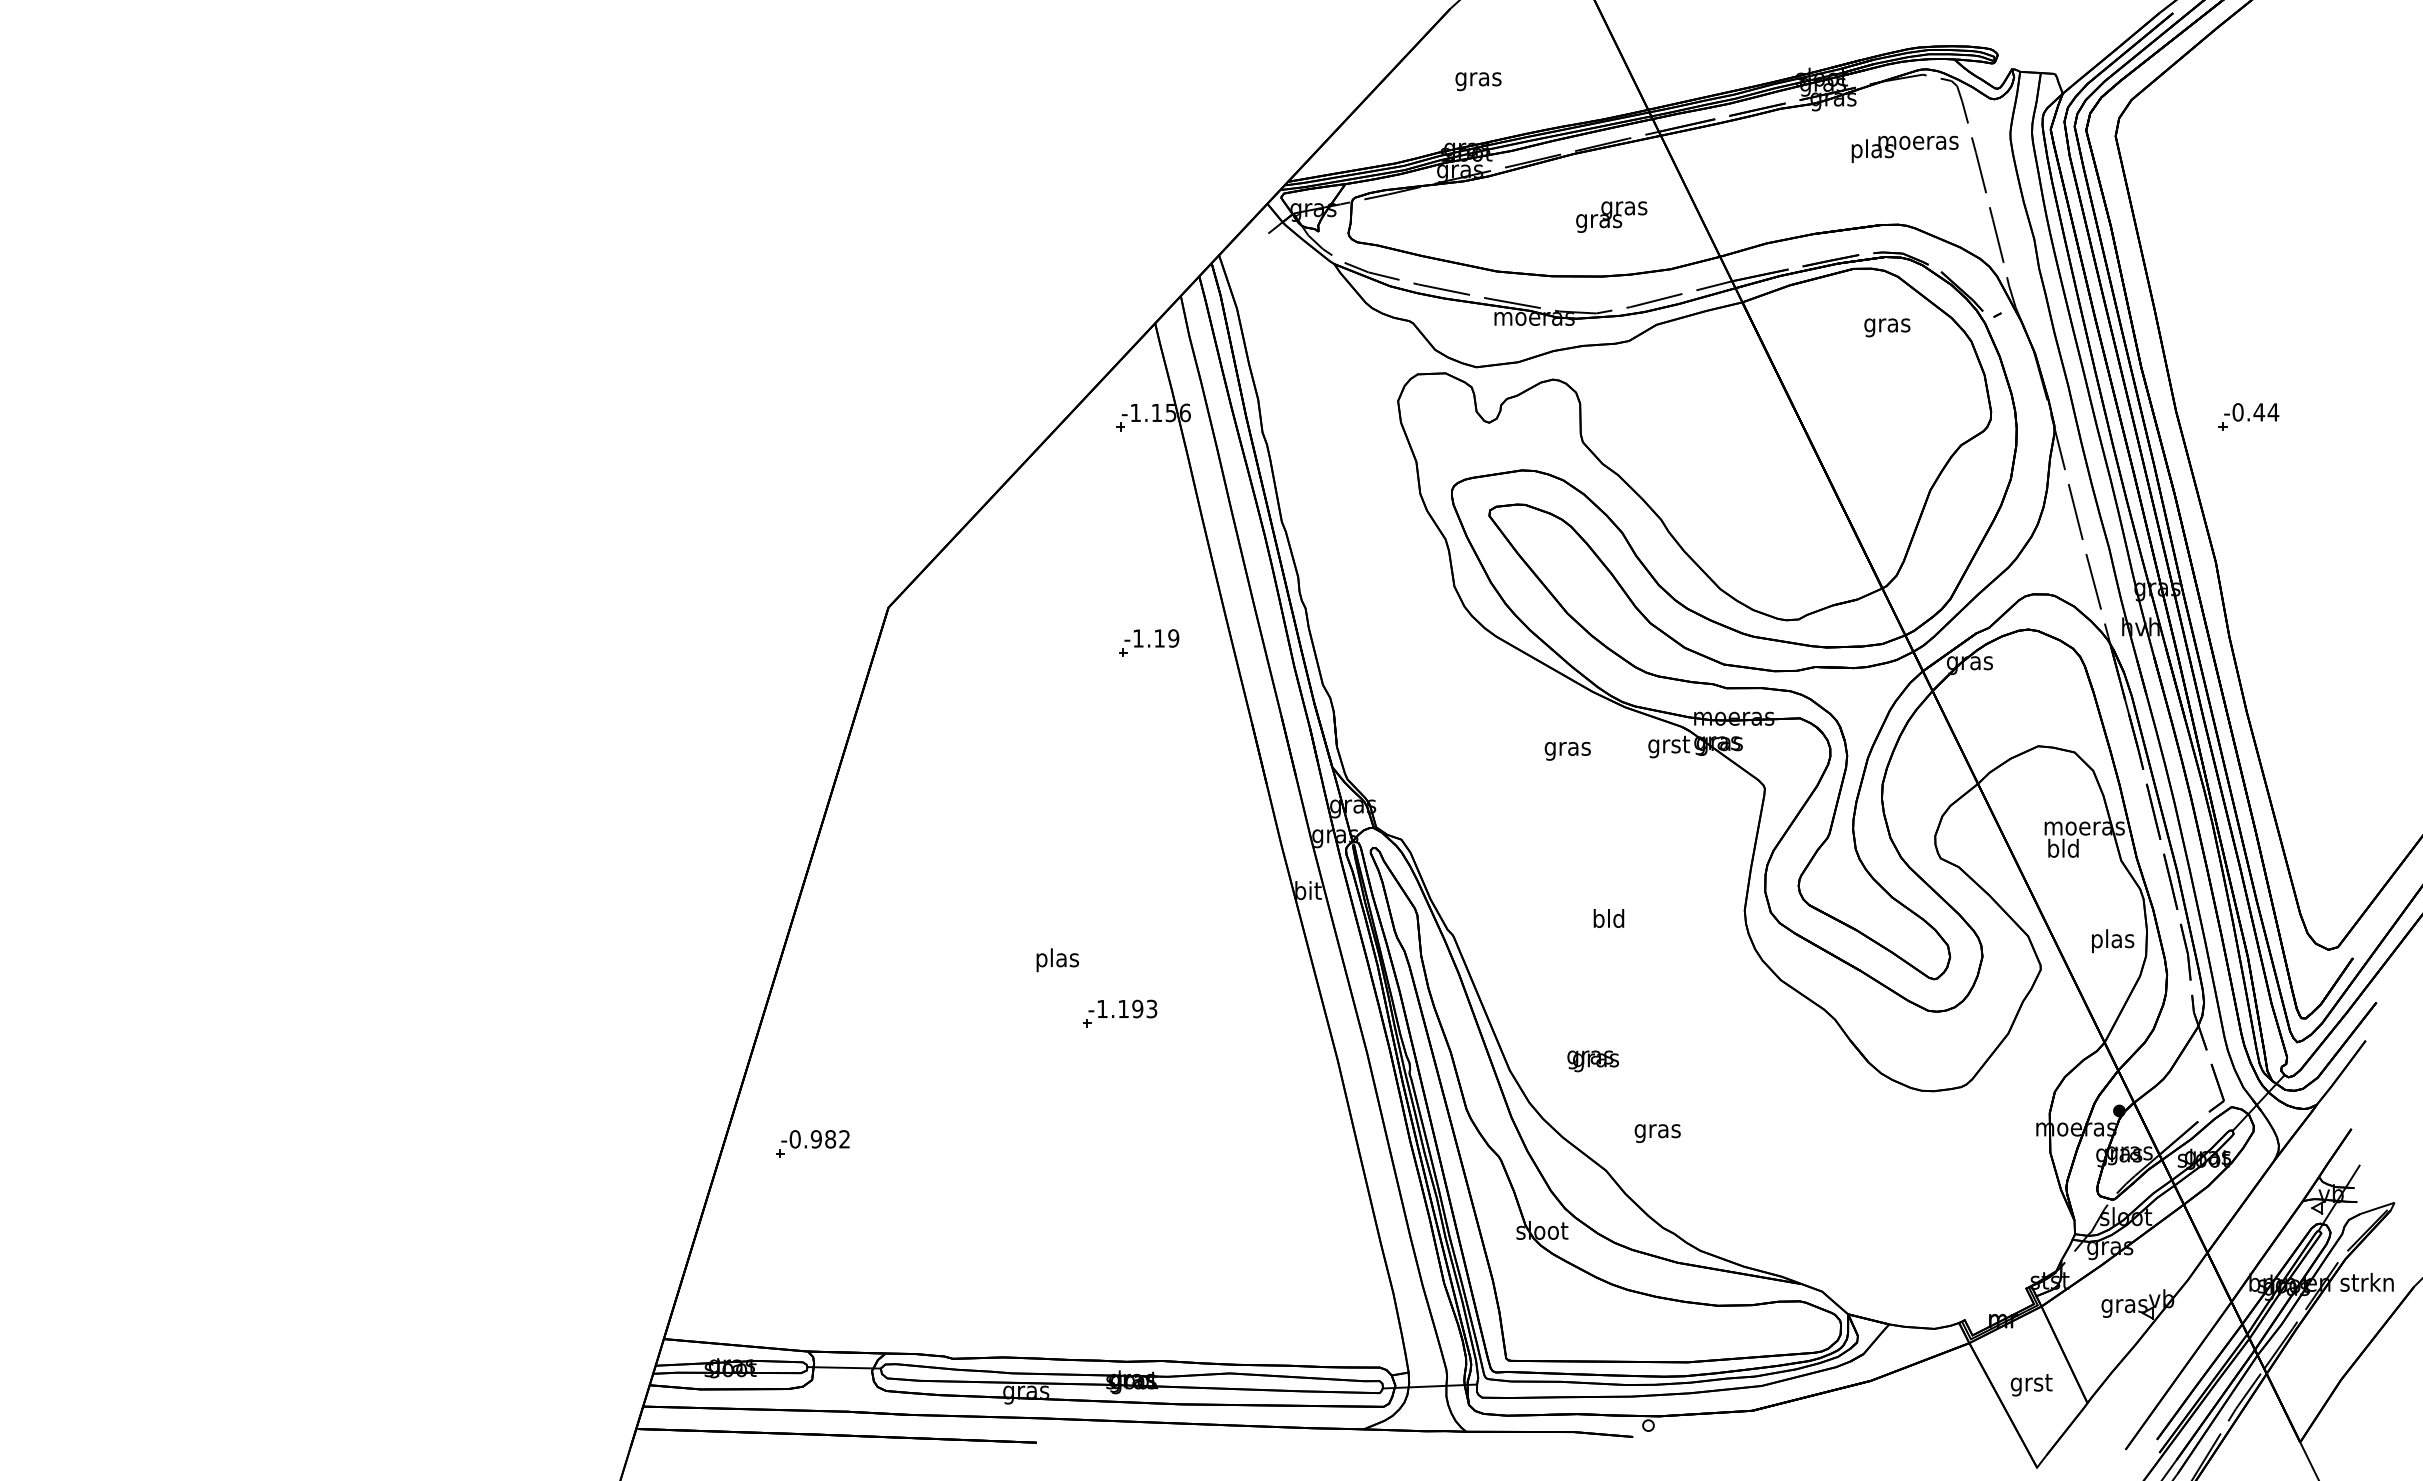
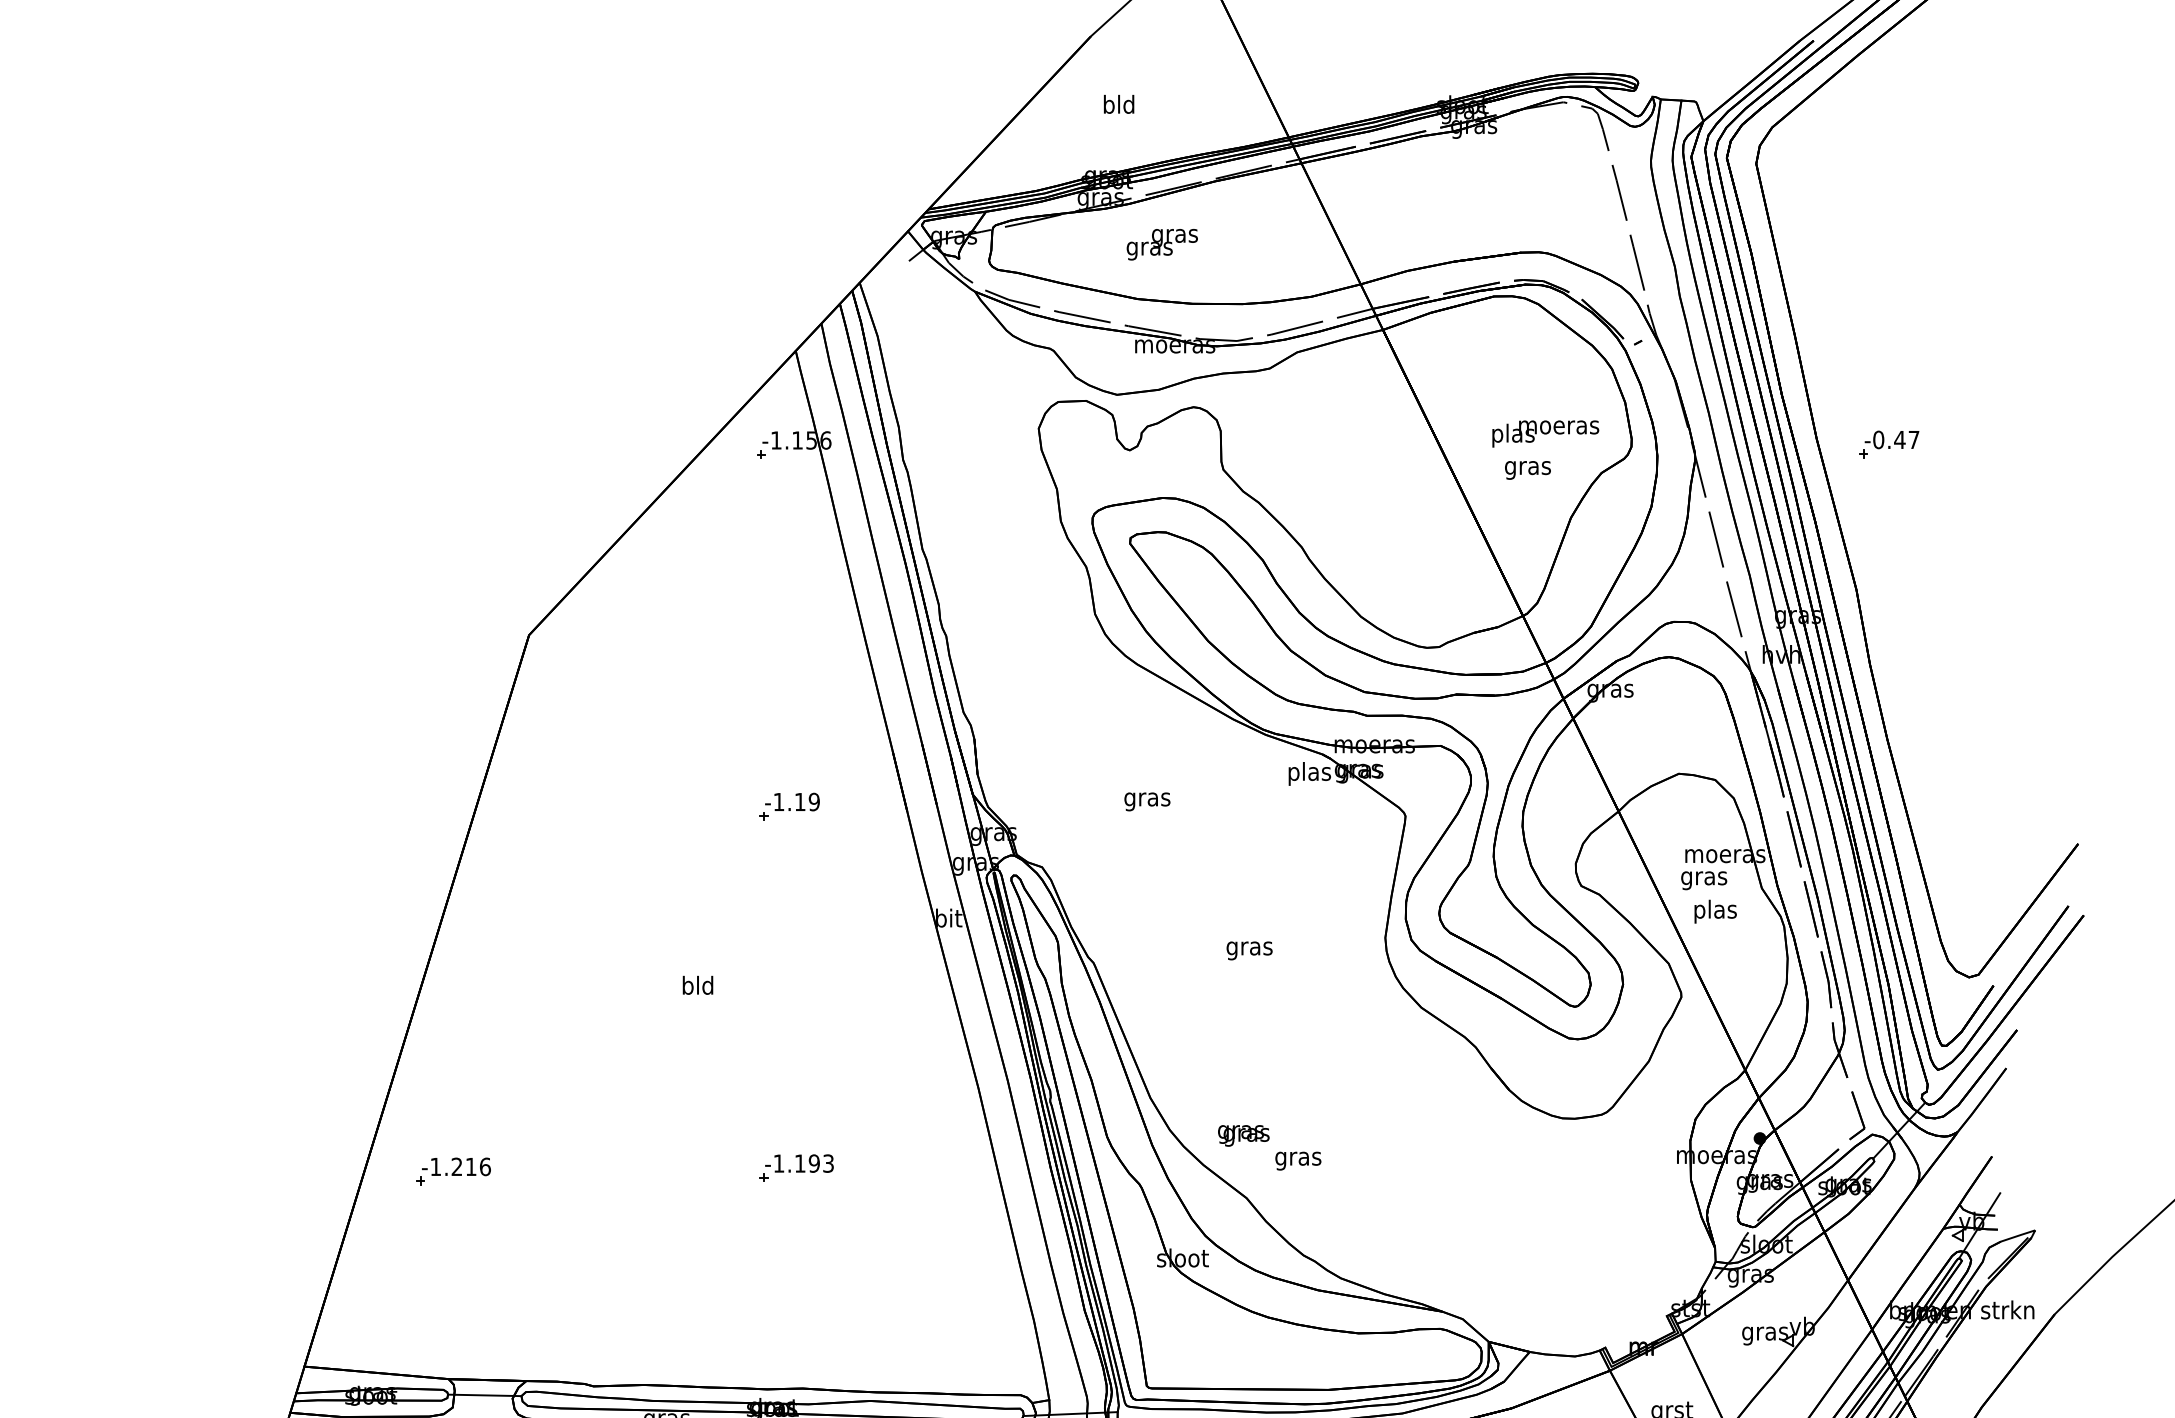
text: (1478, 79) -> (1119, 107), gras -> bld
text: (1904, 148) -> (1545, 433), moved
text: (1611, 216) -> (1162, 244), moved
text: (1887, 327) -> (1528, 470), moved
text: (2273, 412) -> (1914, 440), -0.44 -> -0.47
part: (1149, 642) -> (790, 806), moved
text: (1669, 746) -> (1310, 774), grst -> plas
text: (1567, 751) -> (1147, 802), moved
text: (2063, 850) -> (1704, 878), bld -> gras
text: (1608, 920) -> (1249, 948), bld -> gras
text: (2113, 941) -> (1716, 912), moved
text: (1057, 960) -> (698, 988), plas -> bld
part: (1120, 1013) -> (797, 1168), moved
text: (1592, 1061) -> (1243, 1136), moved
text: (819, 1139) -> (460, 1167), -0.982 -> -1.216

